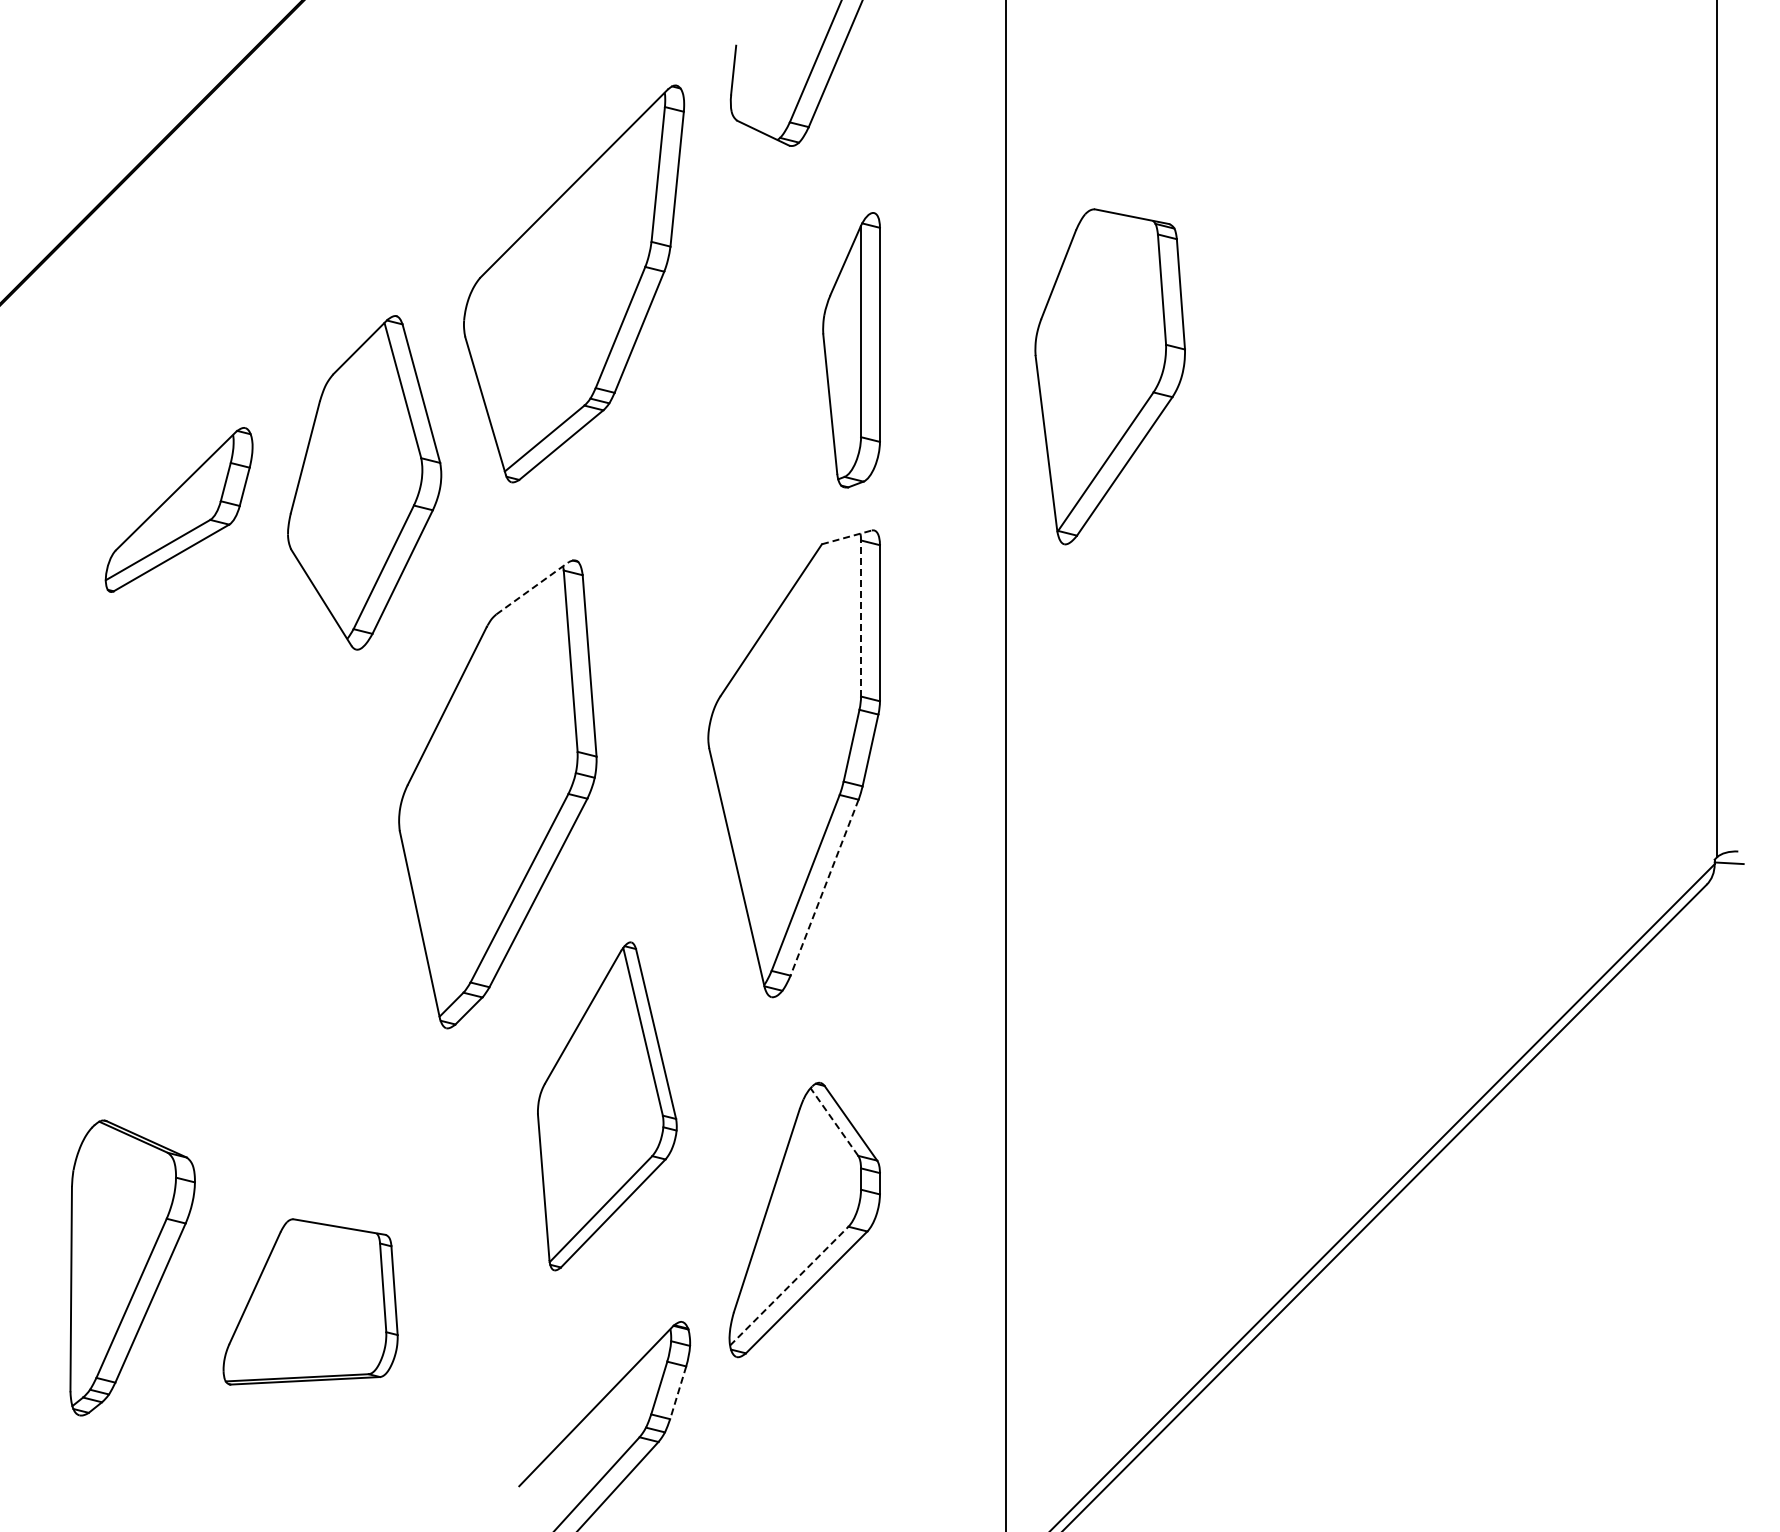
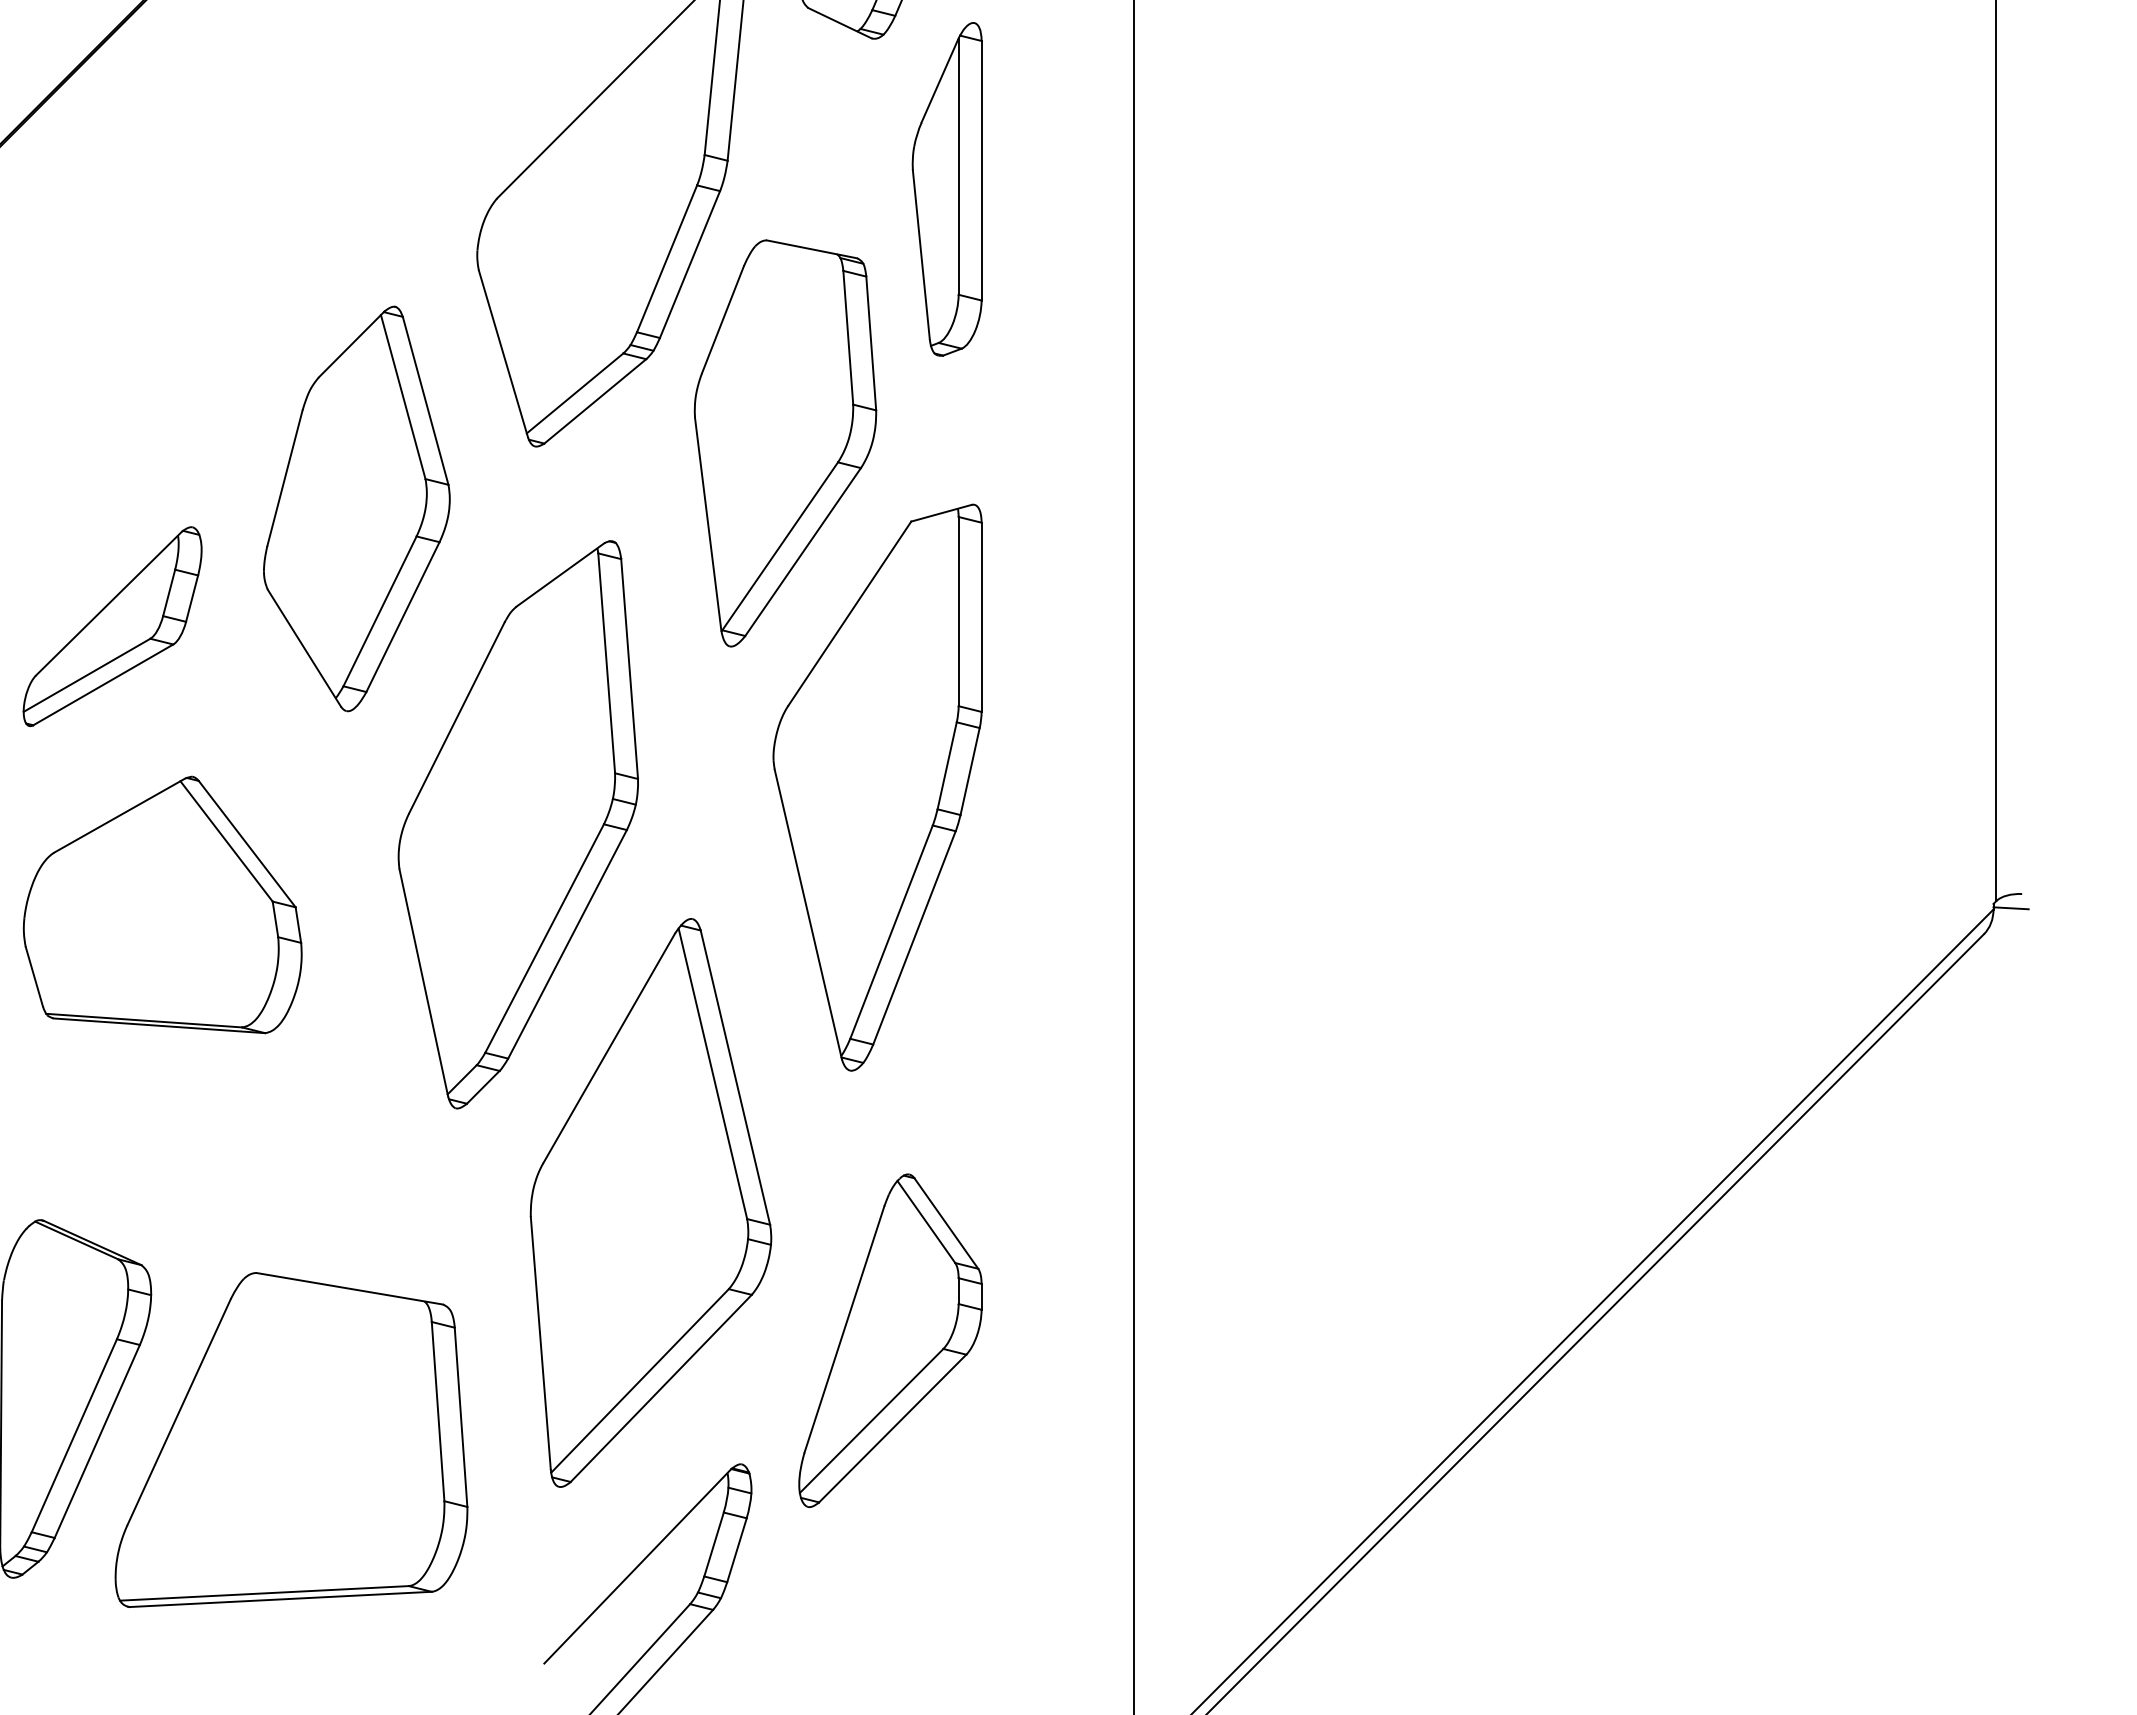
part: (851, 350) -> (947, 189), moved
part: (1109, 376) -> (784, 443), moved
part: (364, 482) -> (356, 508), moved
part: (178, 509) -> (111, 626), moved
line: (846, 537) -> (941, 513), dashed -> solid
line: (532, 588) -> (560, 575), dashed -> solid
line: (861, 618) -> (959, 611), dashed -> solid
part: (204, 860) -> (162, 904), added
line: (824, 888) -> (914, 938), dashed -> solid
part: (607, 1106) -> (651, 1203), size x1.43
line: (834, 1121) -> (926, 1221), dashed -> solid
line: (789, 1286) -> (871, 1421), dashed -> solid
part: (310, 1301) -> (291, 1439), size x1.67
line: (678, 1392) -> (737, 1549), dashed -> solid

